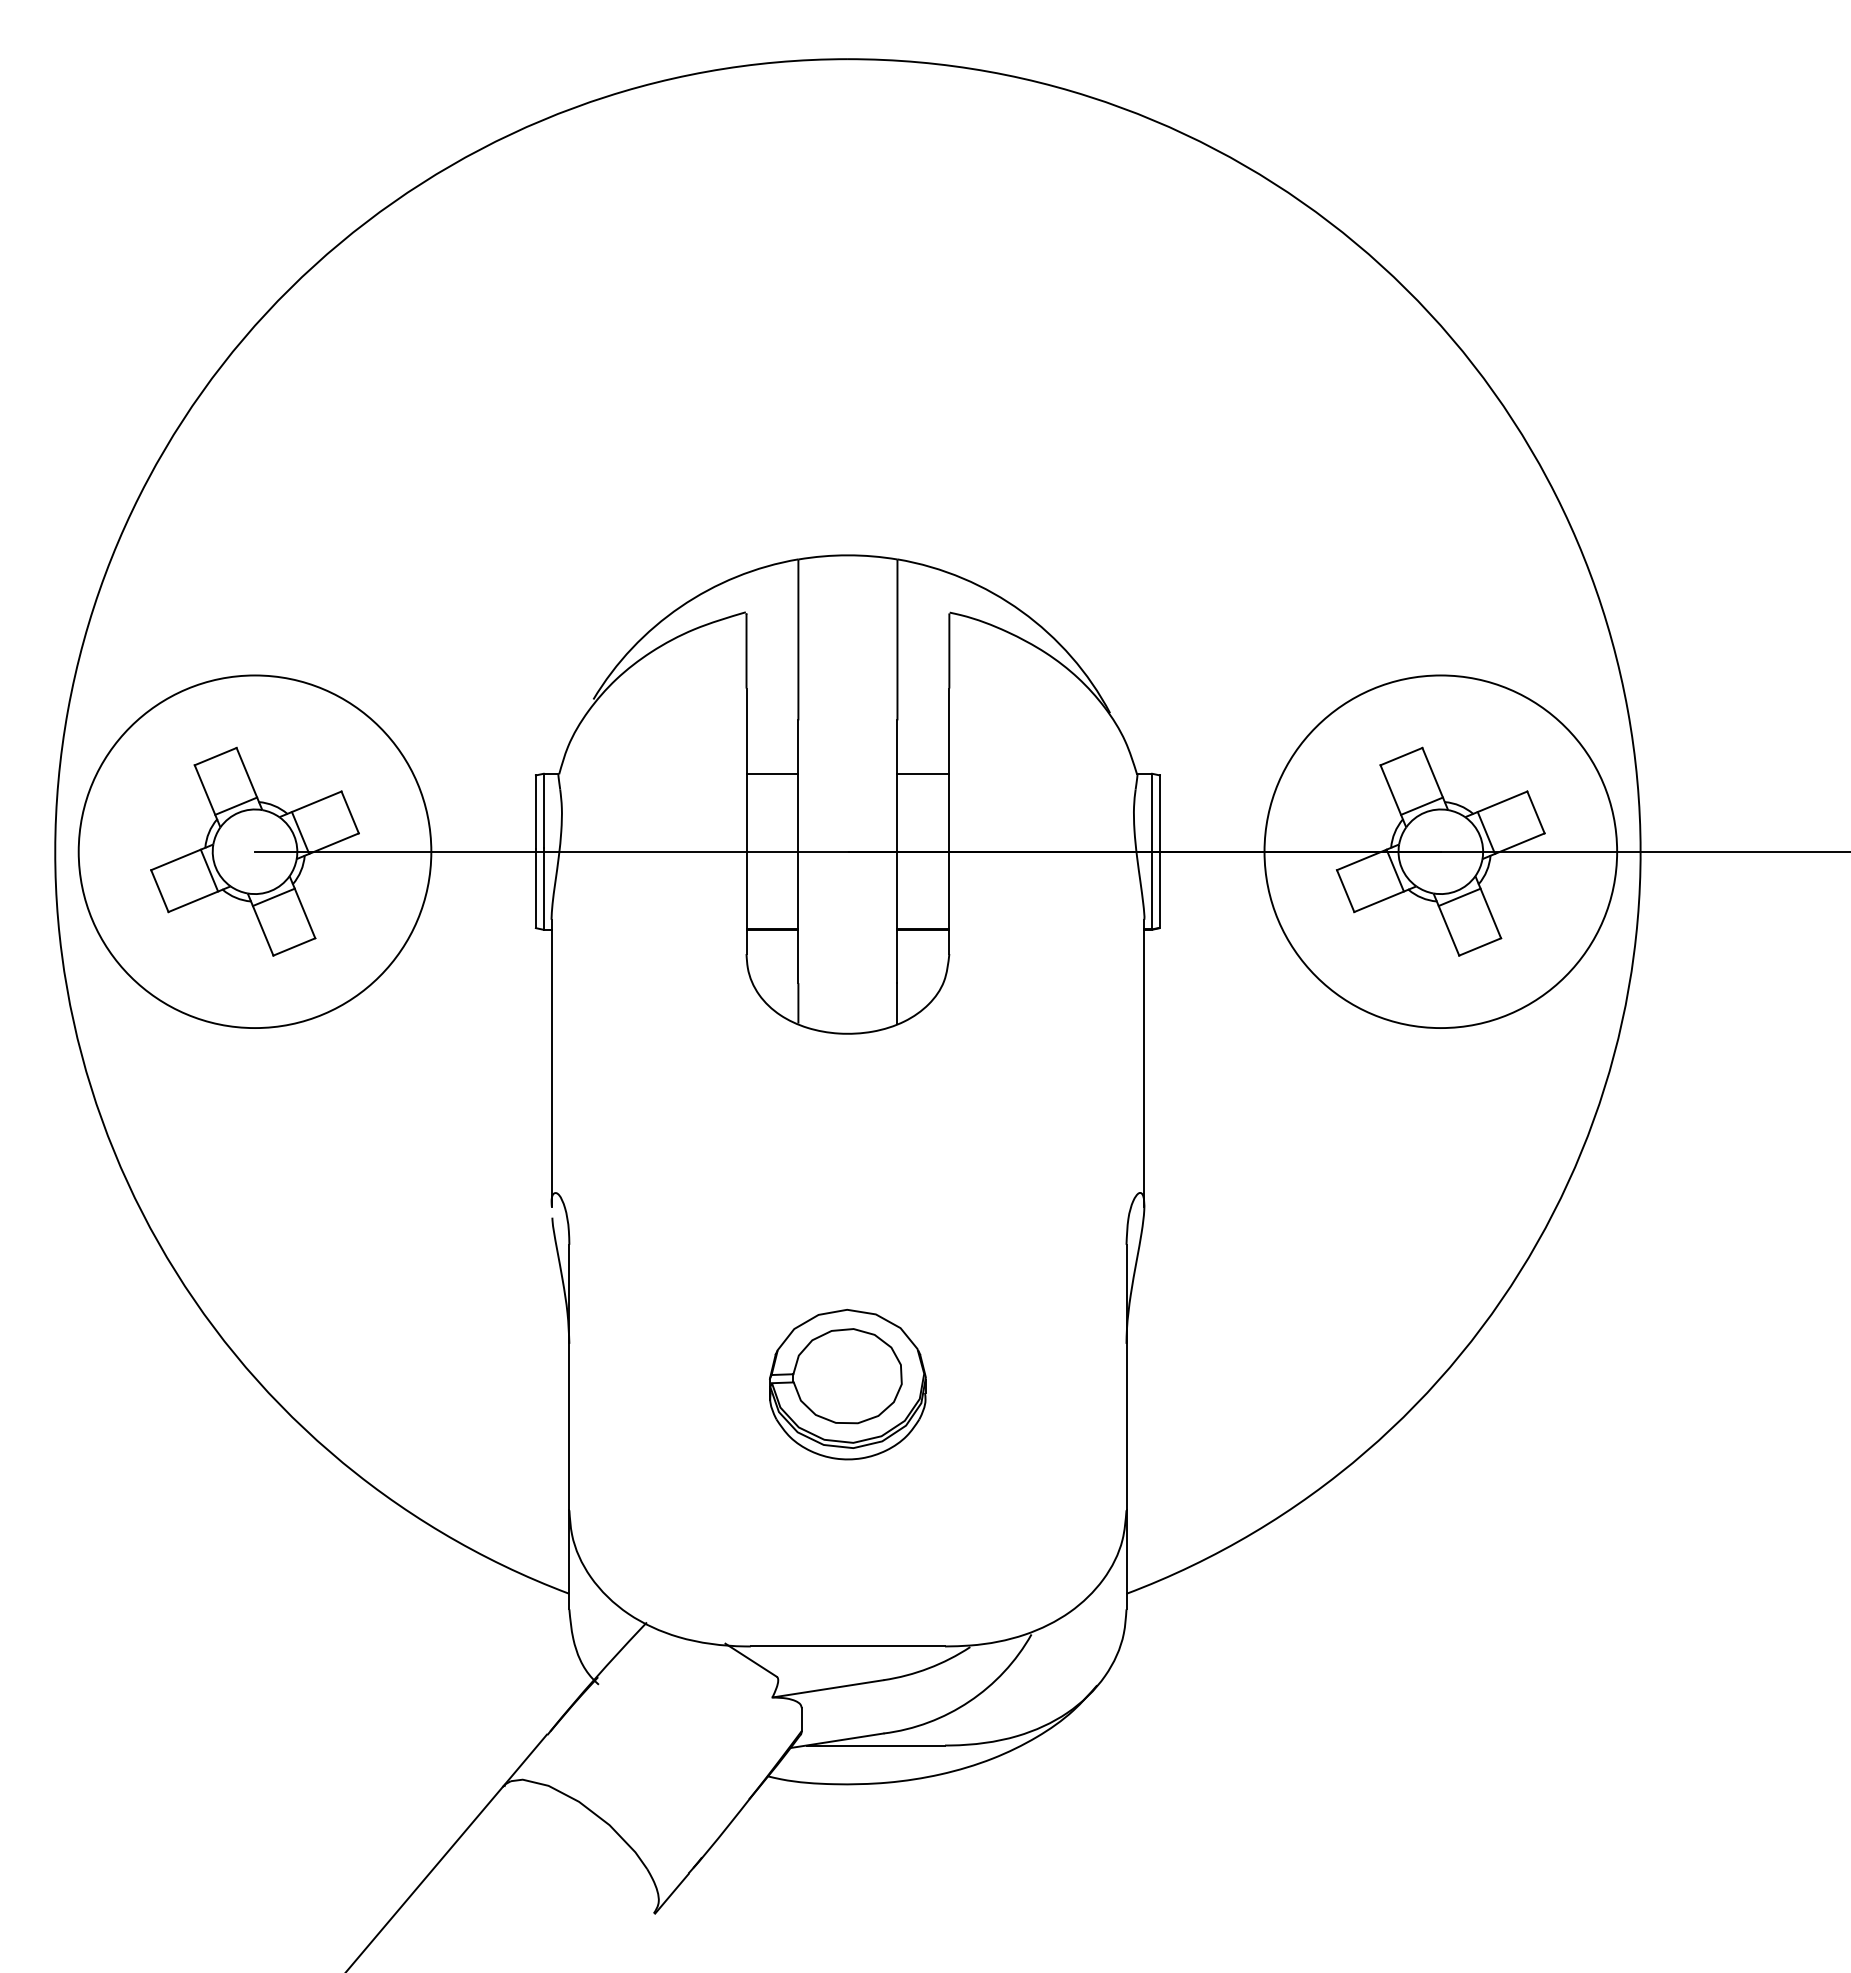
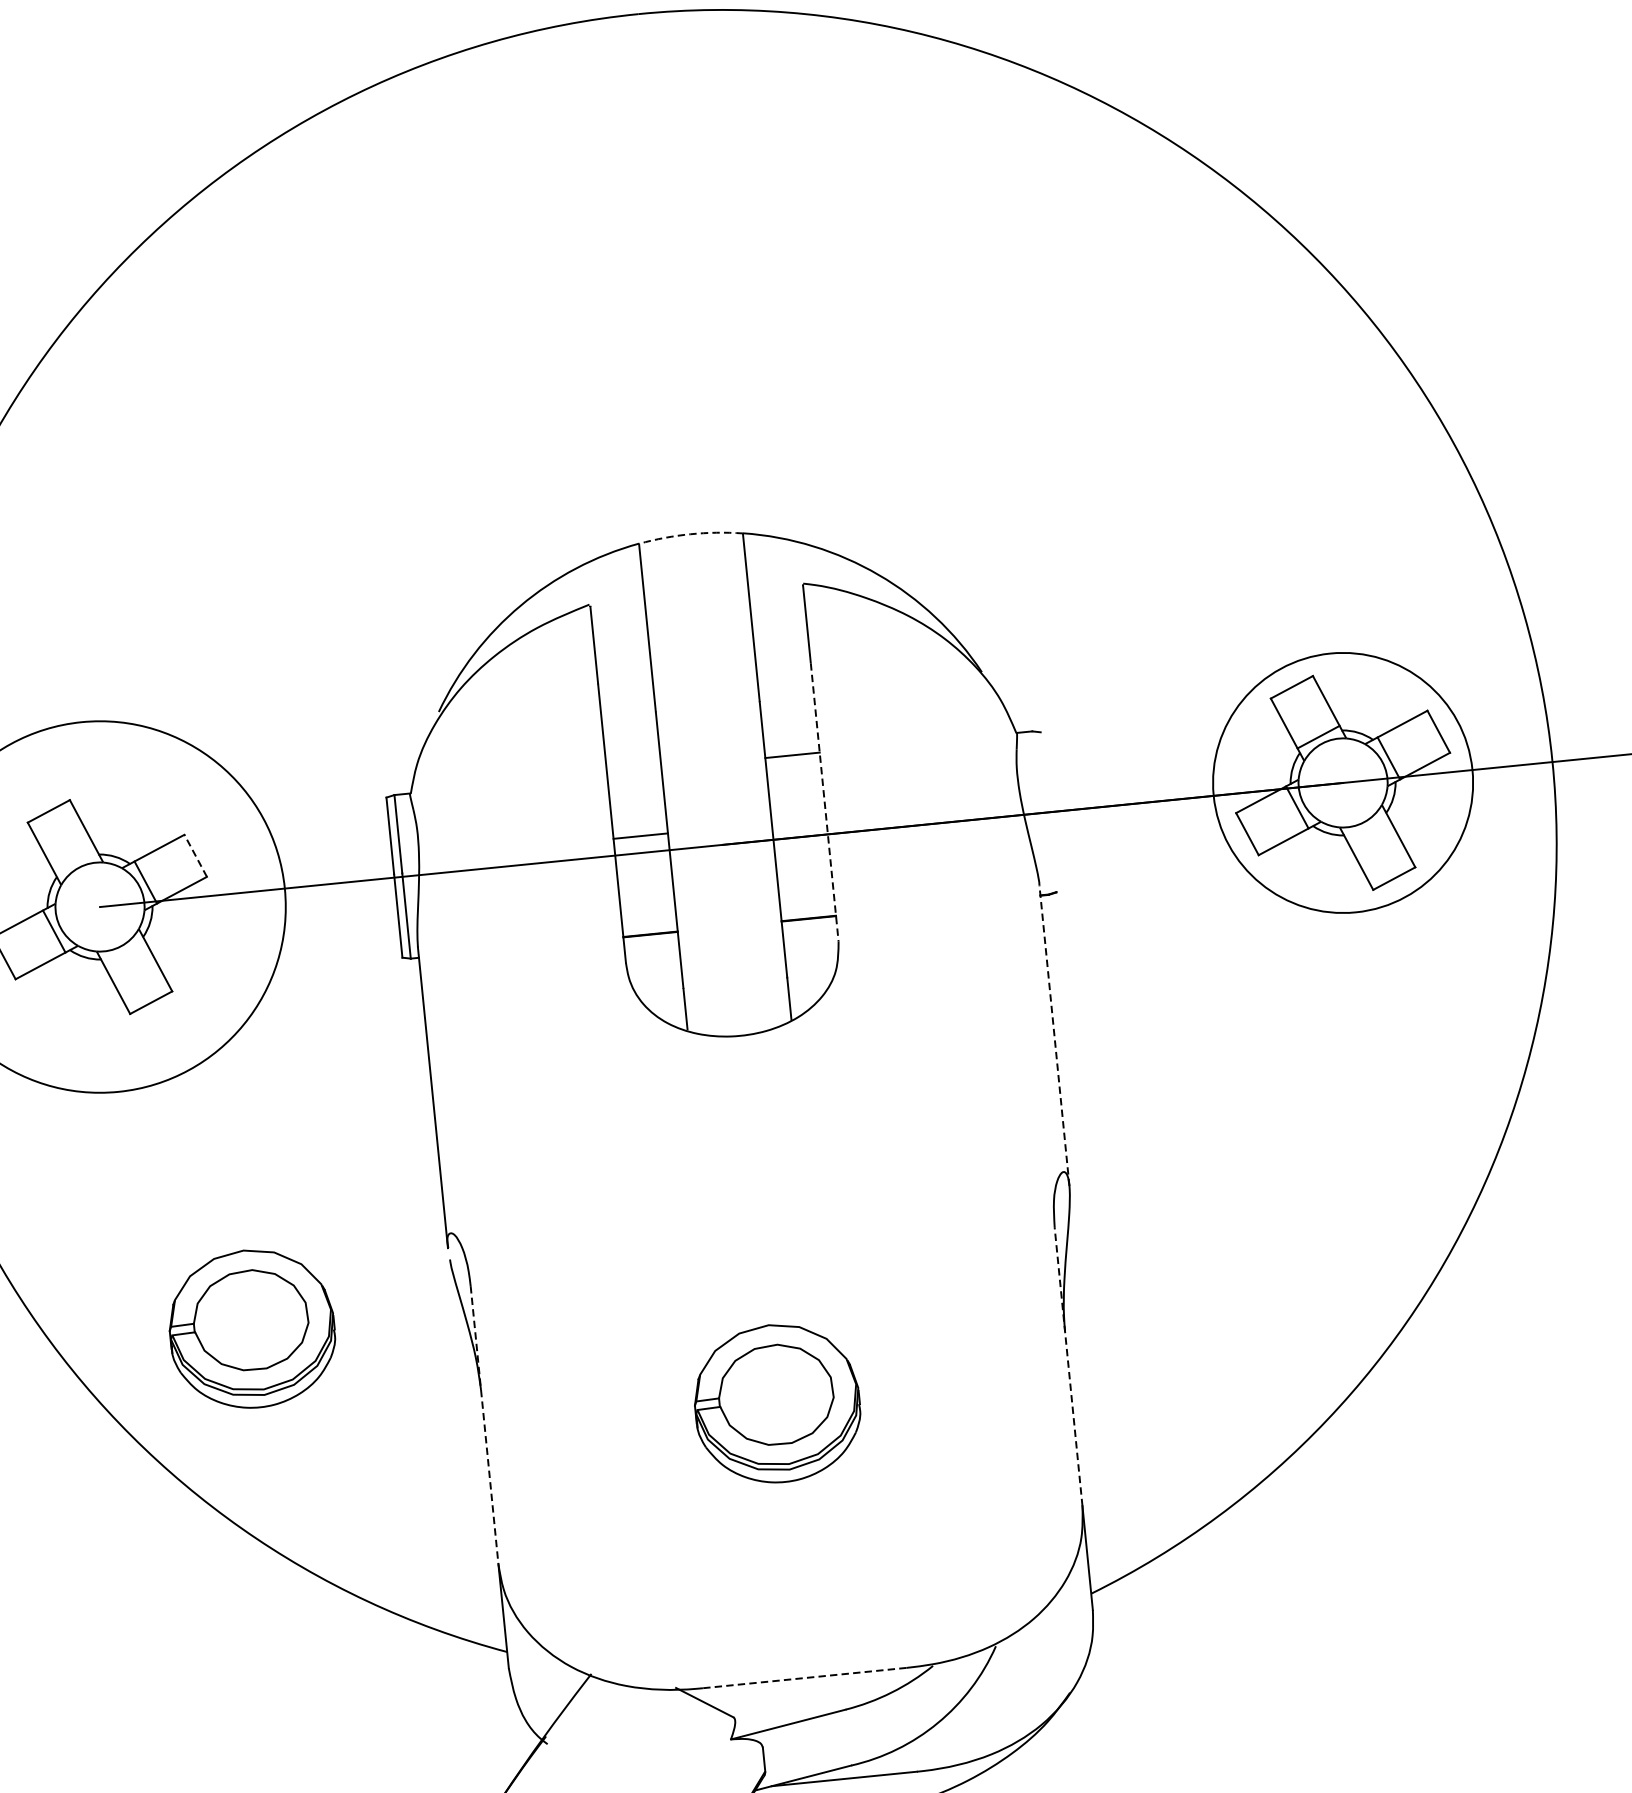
arc: (847, 555) -> (690, 534), solid -> dashed
line: (772, 773) -> (640, 835), moved
line: (236, 805) -> (75, 860), removed
line: (350, 812) -> (196, 855), solid -> dashed
line: (949, 821) -> (824, 802), solid -> dashed
line: (1152, 851) -> (1040, 812), removed
line: (1159, 851) -> (1048, 812), removed
circle: (1440, 851) -> (1342, 782), size x0.7
line: (273, 897) -> (124, 953), removed
line: (1459, 897) -> (1367, 828), removed
line: (1144, 1062) -> (1054, 1034), solid -> dashed
part: (358, 1264) -> (251, 1328), added
line: (569, 1377) -> (484, 1425), solid -> dashed
line: (1126, 1377) -> (1068, 1366), solid -> dashed
line: (847, 1646) -> (804, 1678), solid -> dashed

